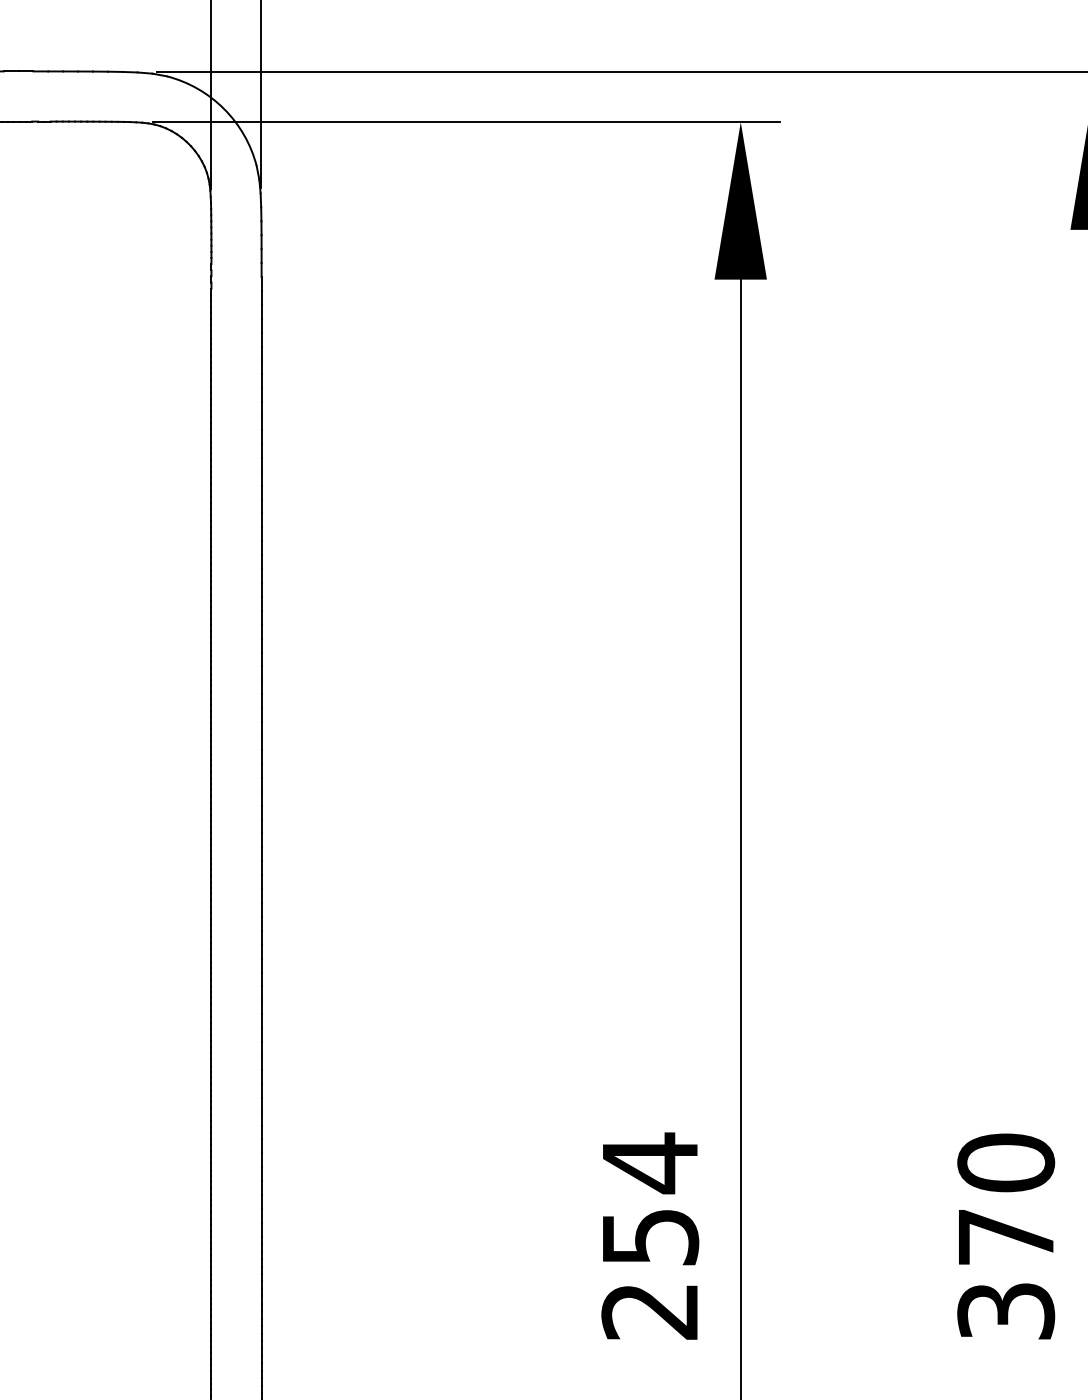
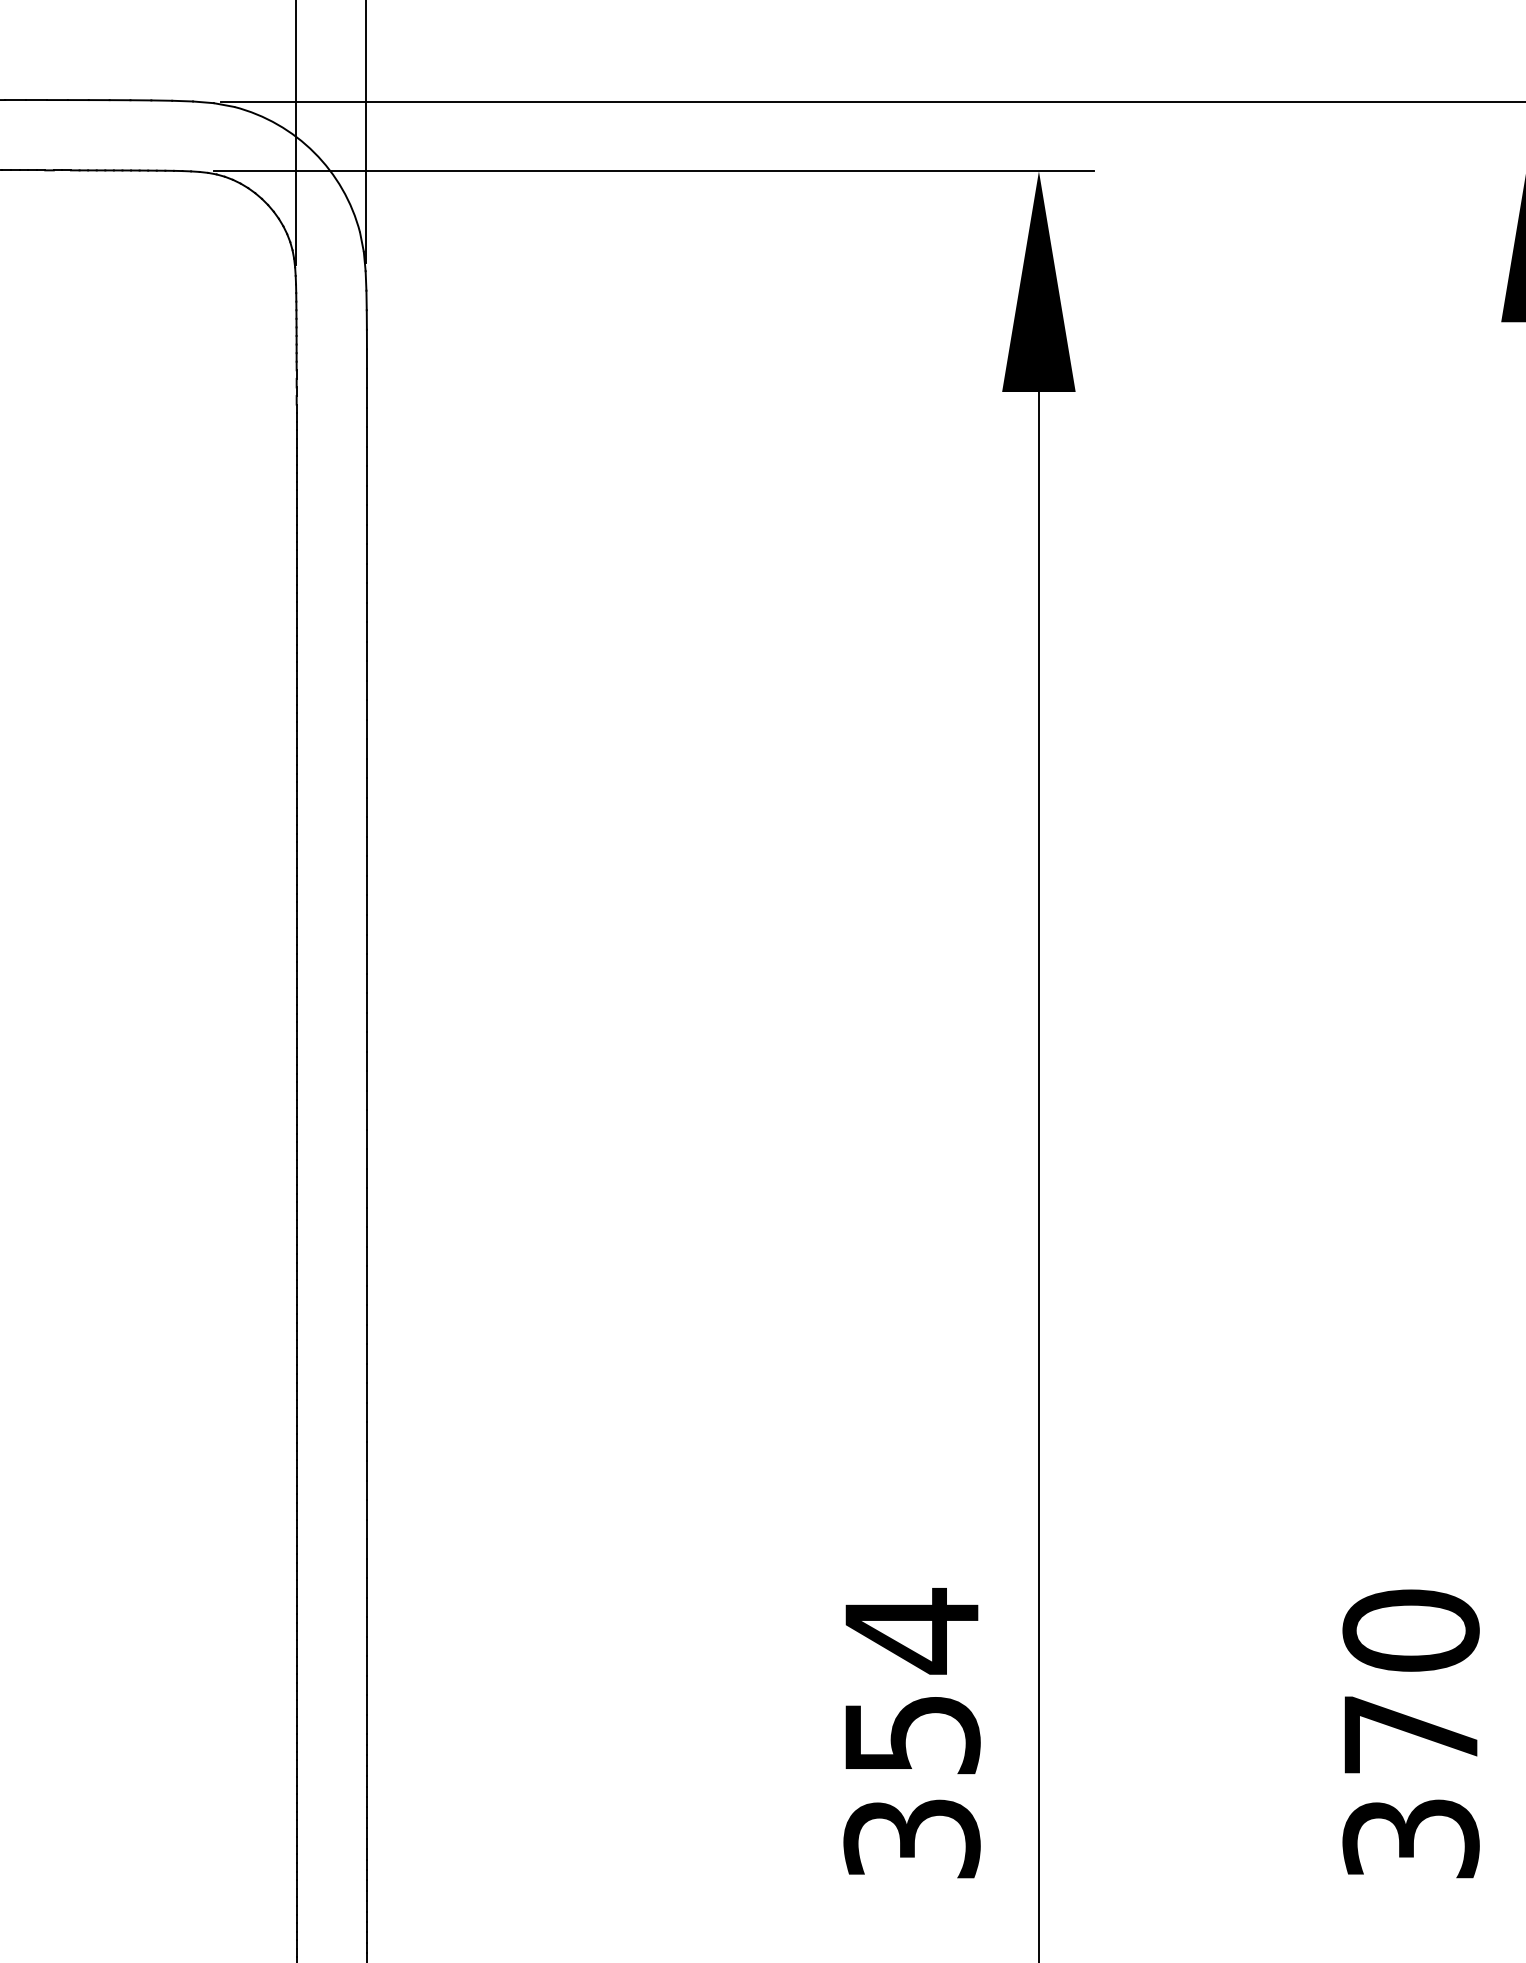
text: (649, 1311) -> (911, 1838), 254 -> 354

